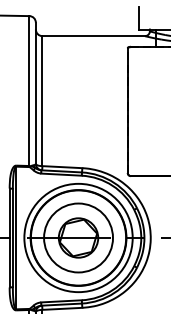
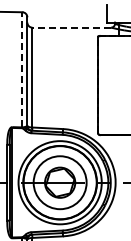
line: (93, 35) -> (71, 27), solid -> dashed
line: (29, 90) -> (22, 69), solid -> dashed

